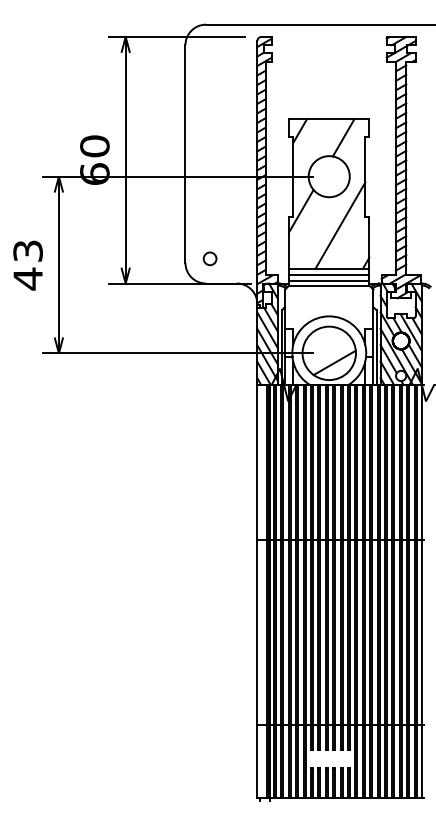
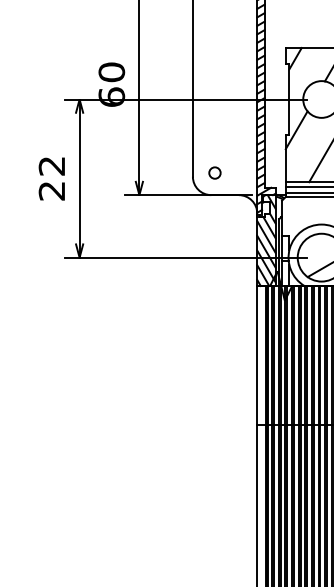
text: (27, 265) -> (51, 179), 43 -> 22

